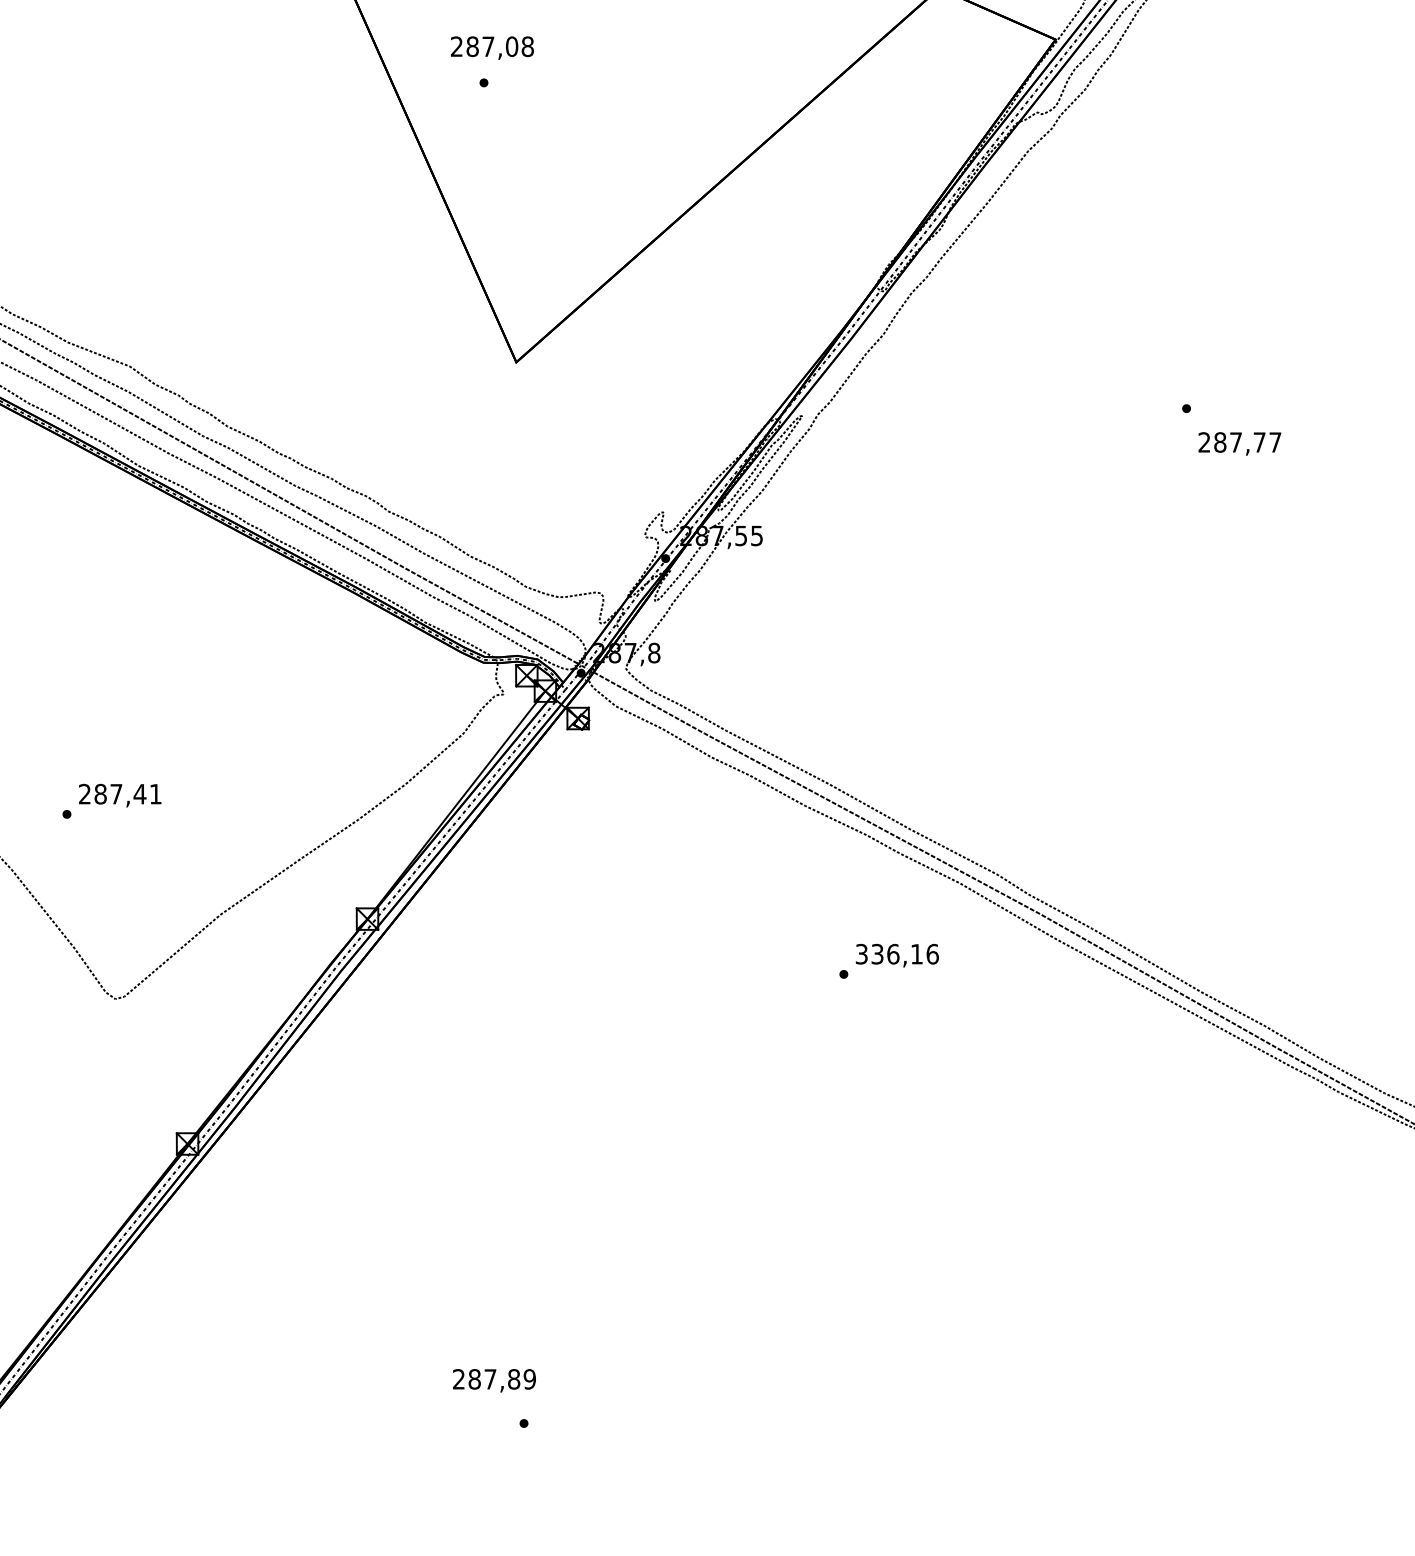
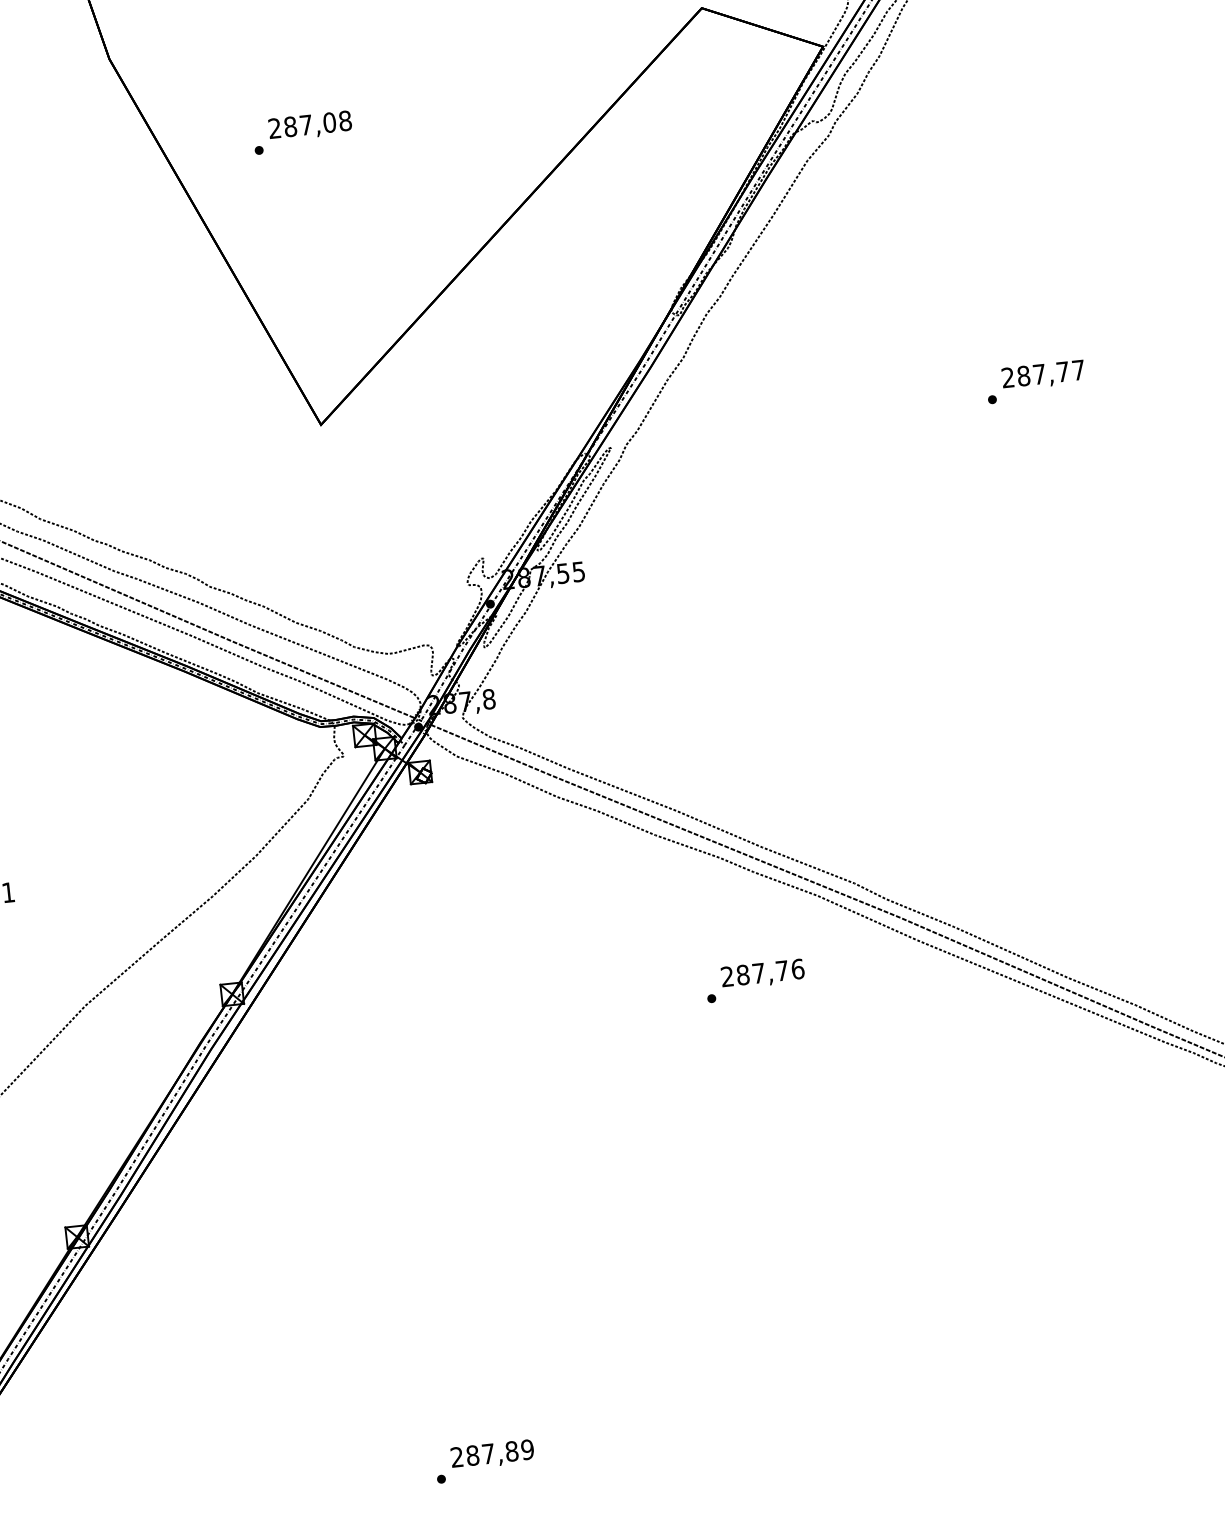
text: (492, 47) -> (310, 125), moved
text: (1239, 443) -> (1043, 375), moved
text: (888, 953) -> (753, 973), 336,16 -> 287,76
text: (494, 1380) -> (492, 1454), moved

